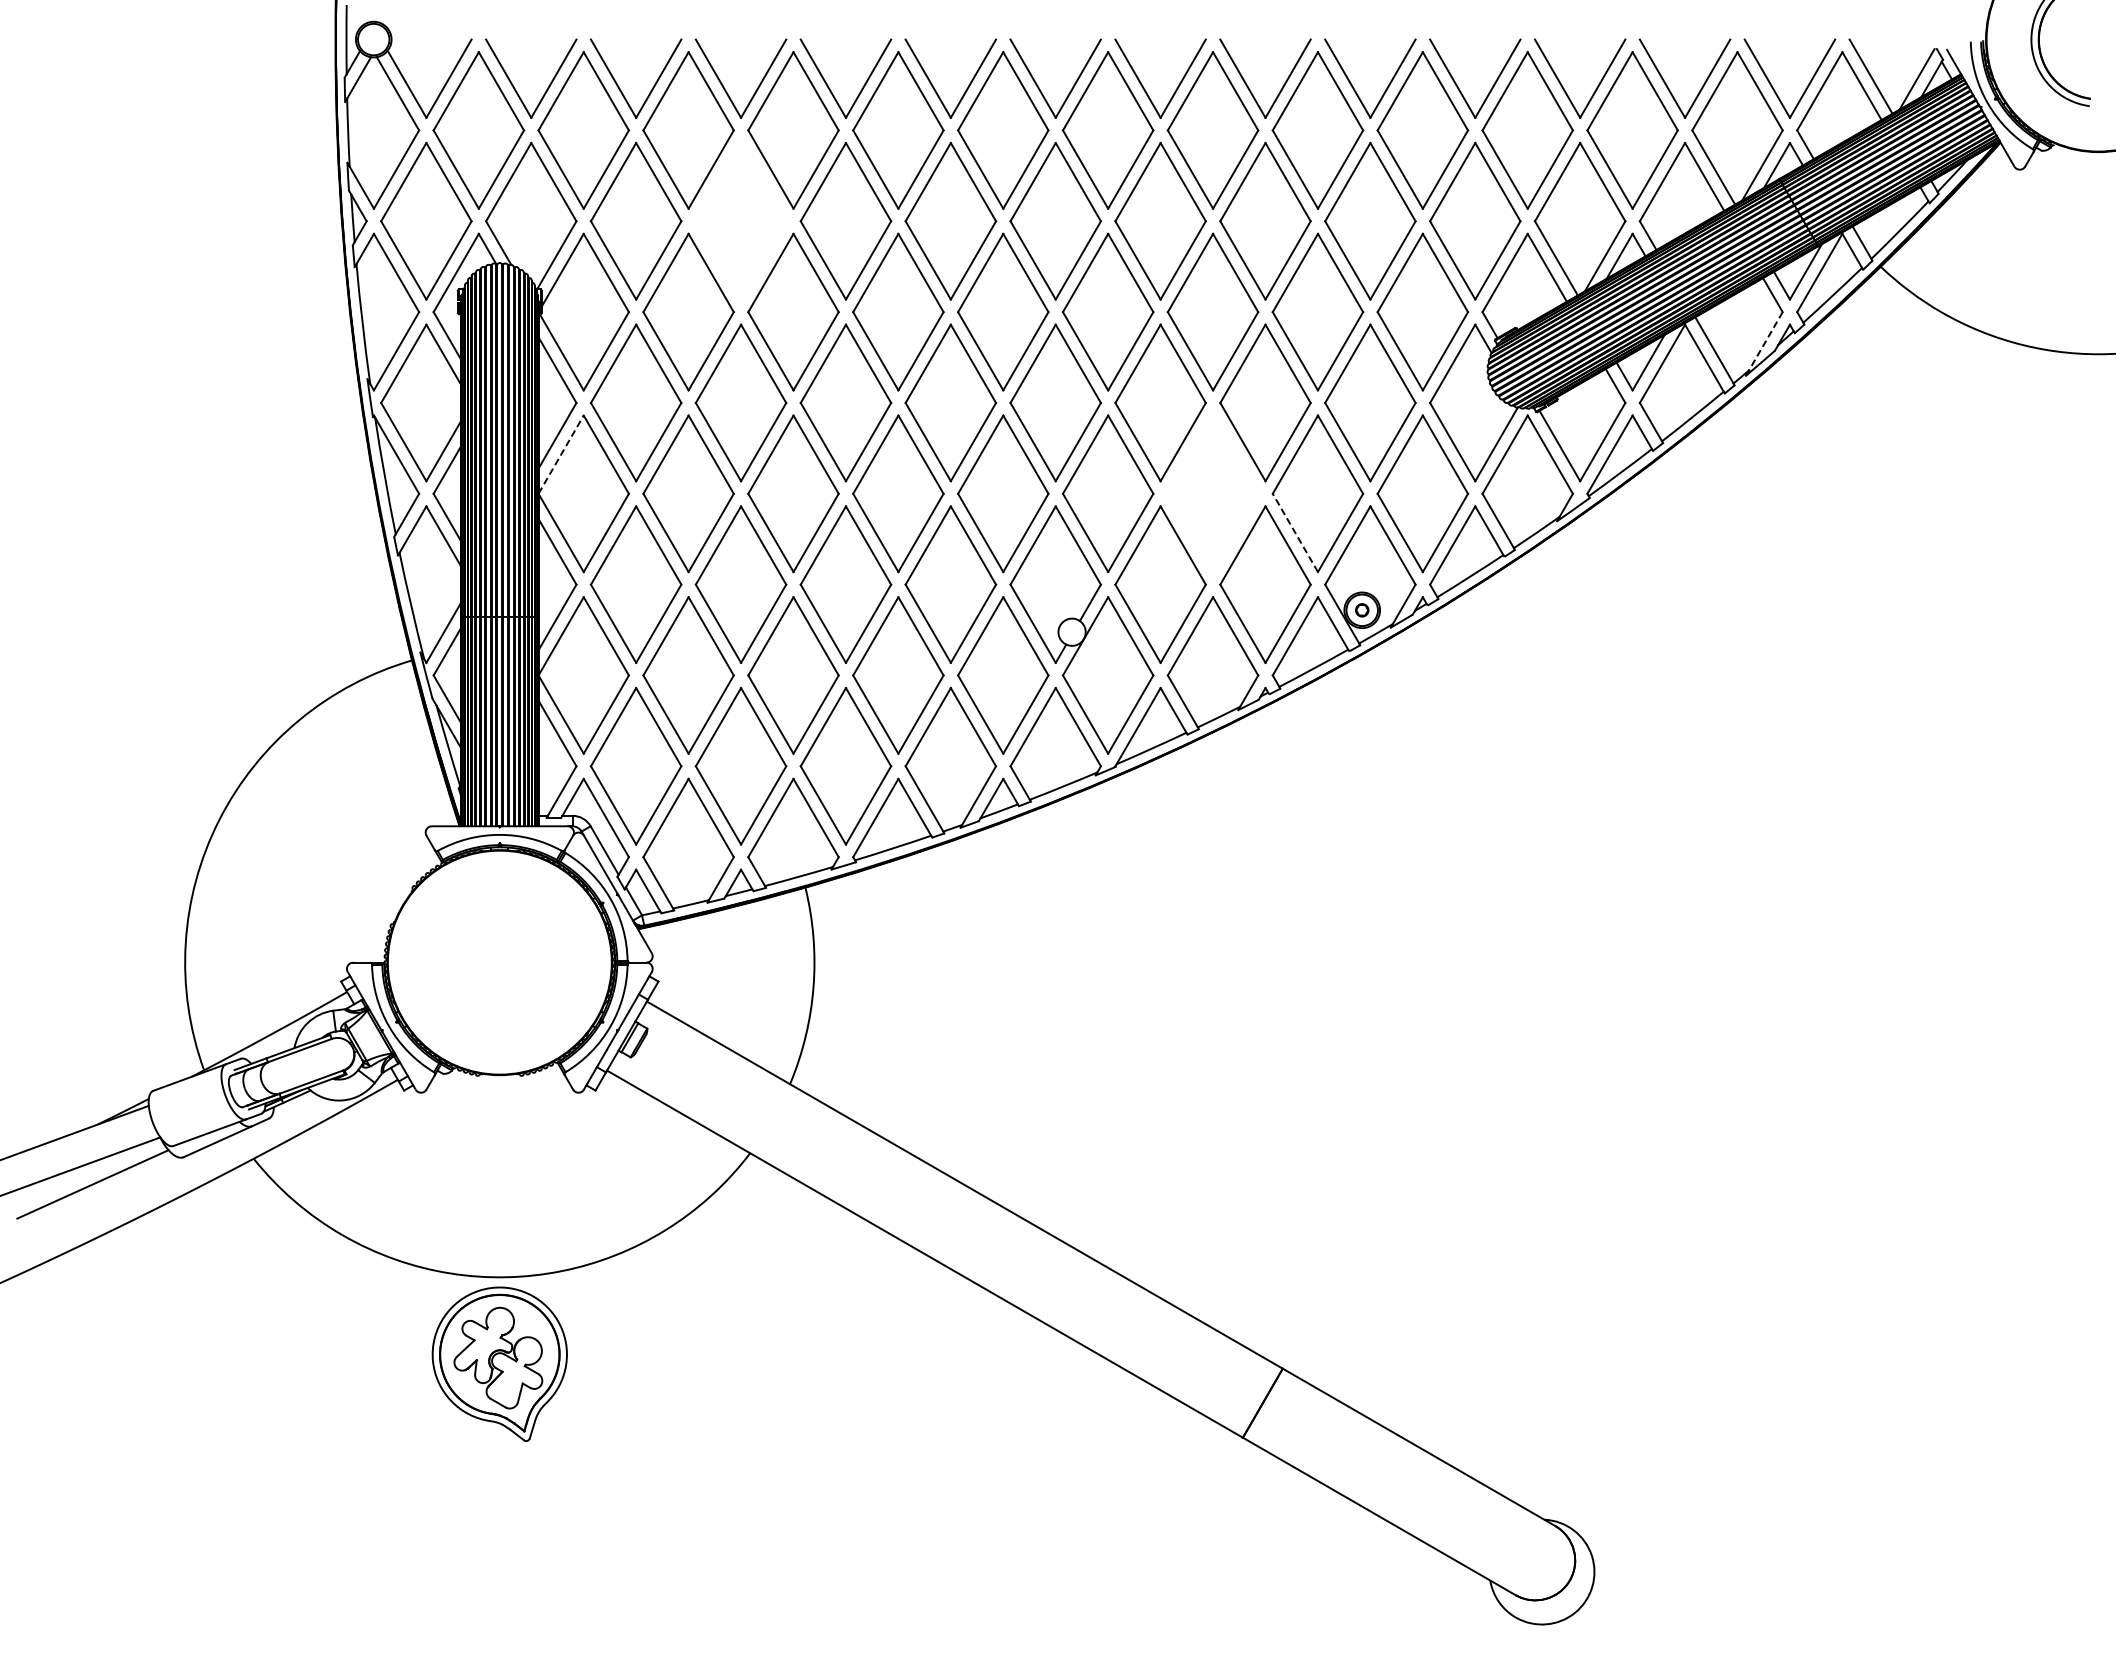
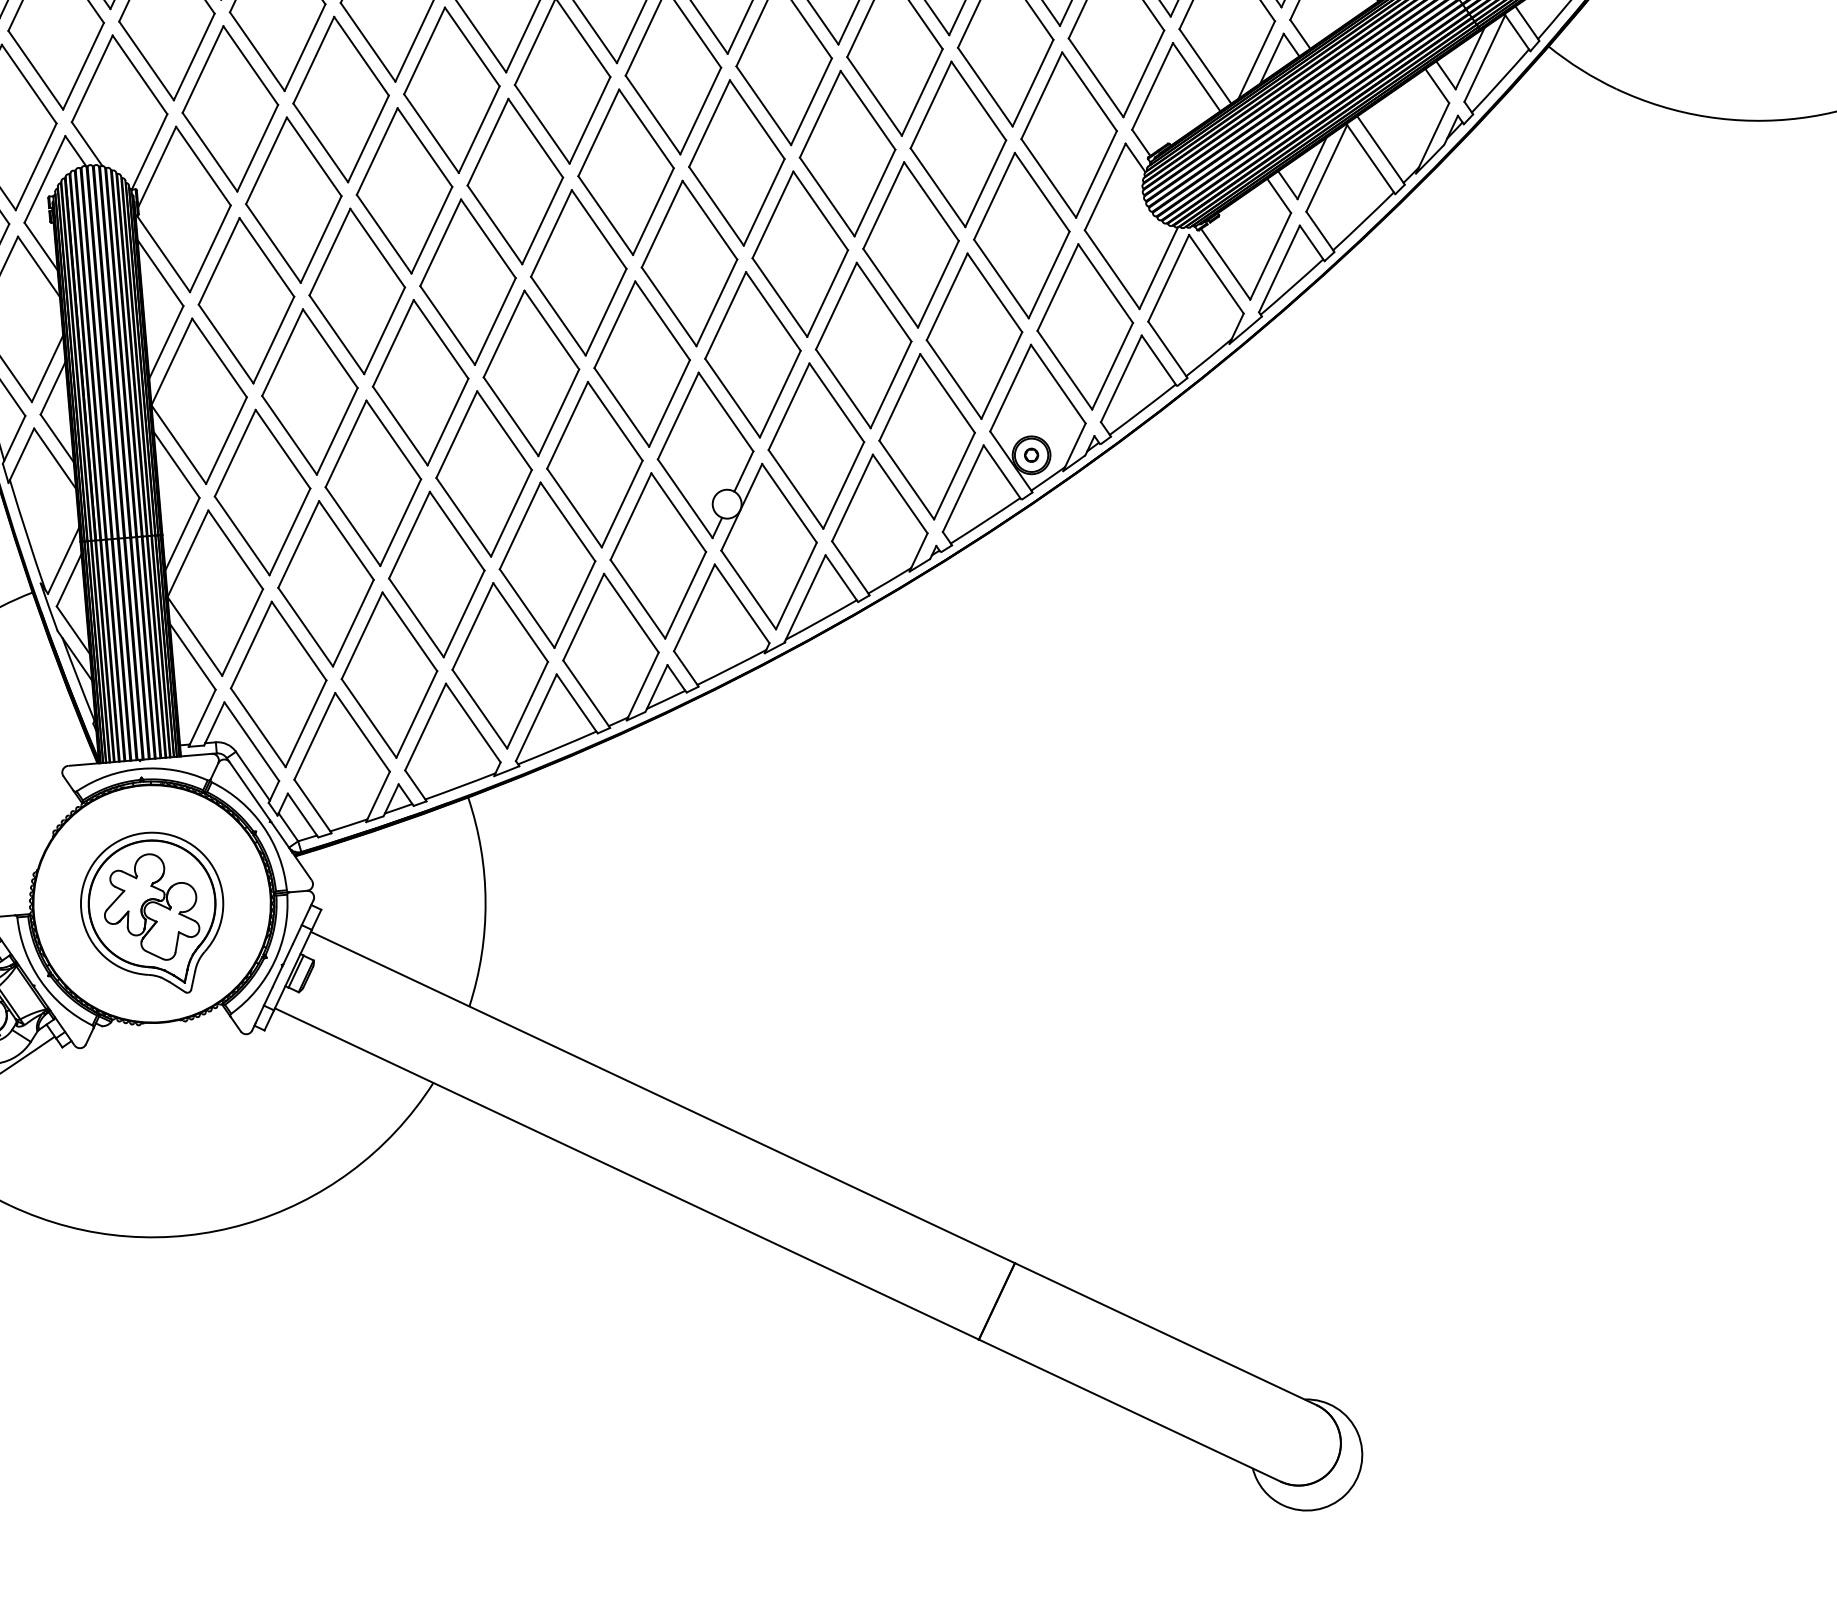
part: (740, 221) -> (340, 99), added
line: (1765, 341) -> (1433, 135), dashed -> solid
line: (561, 454) -> (172, 361), dashed -> solid
part: (1212, 493) -> (863, 345), added
line: (1295, 532) -> (954, 379), dashed -> solid
part: (499, 1363) -> (152, 913), moved

